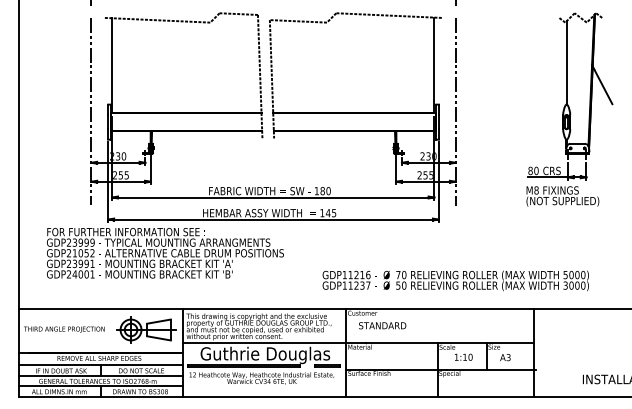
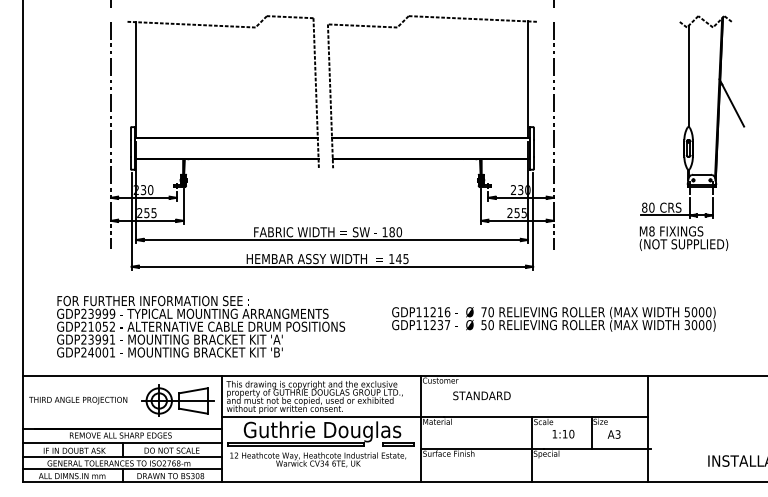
text: (165, 253) -> (201, 326), moved
text: (455, 281) -> (553, 319), moved
text: (382, 325) -> (481, 395), moved

